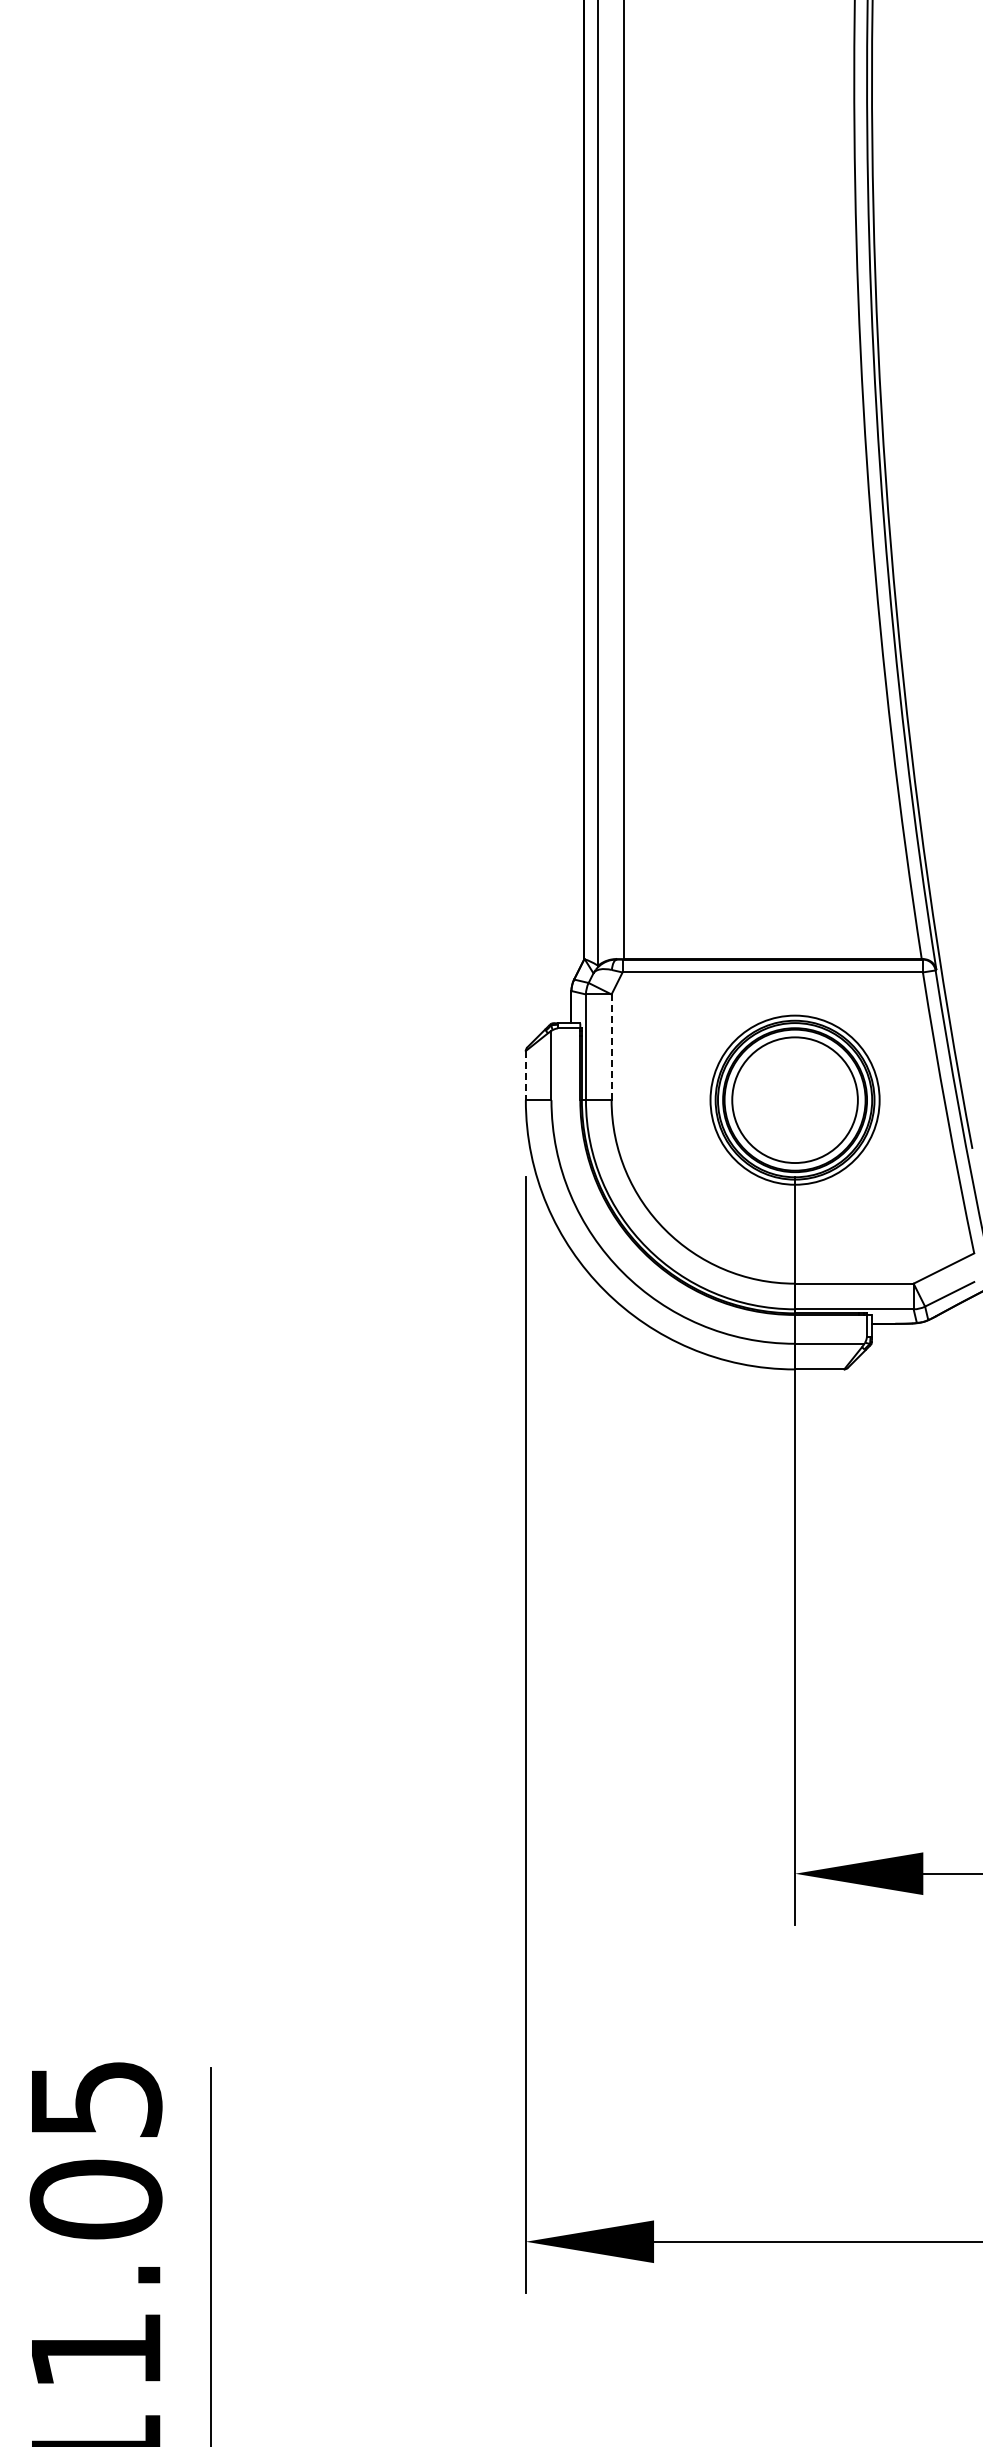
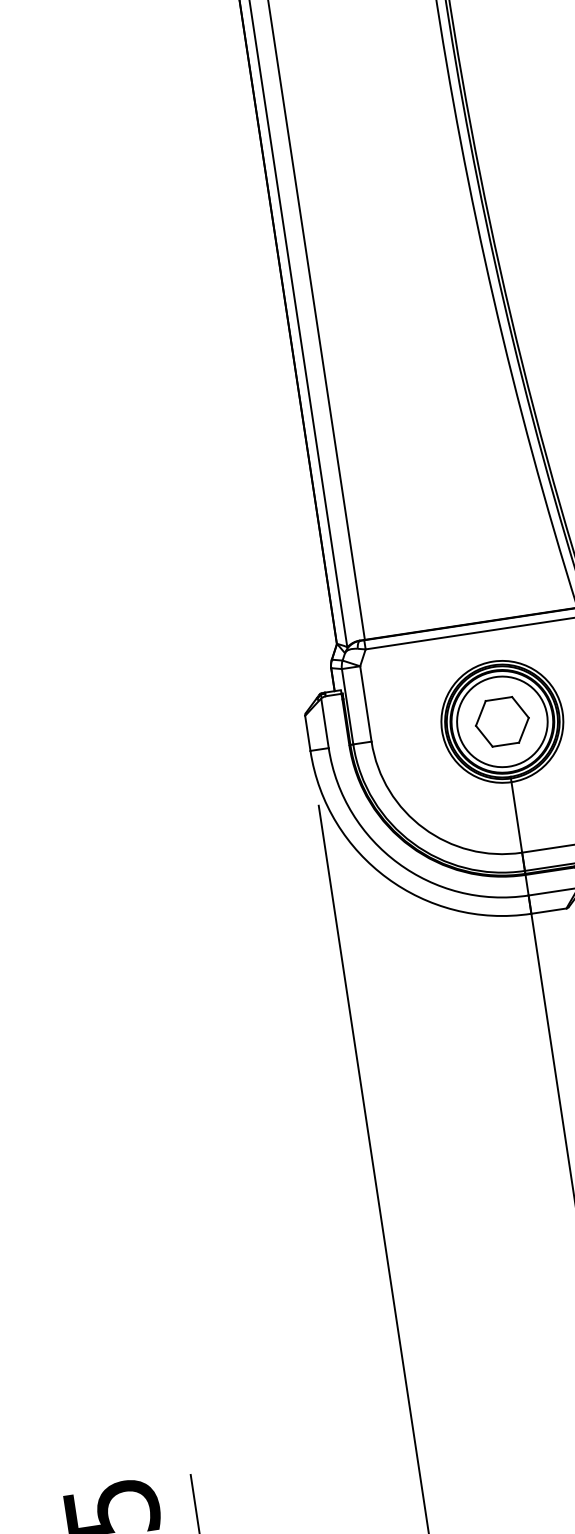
line: (611, 1047) -> (365, 704), dashed -> solid
line: (525, 1075) -> (307, 733), dashed -> solid
part: (795, 1100) -> (502, 722), added

